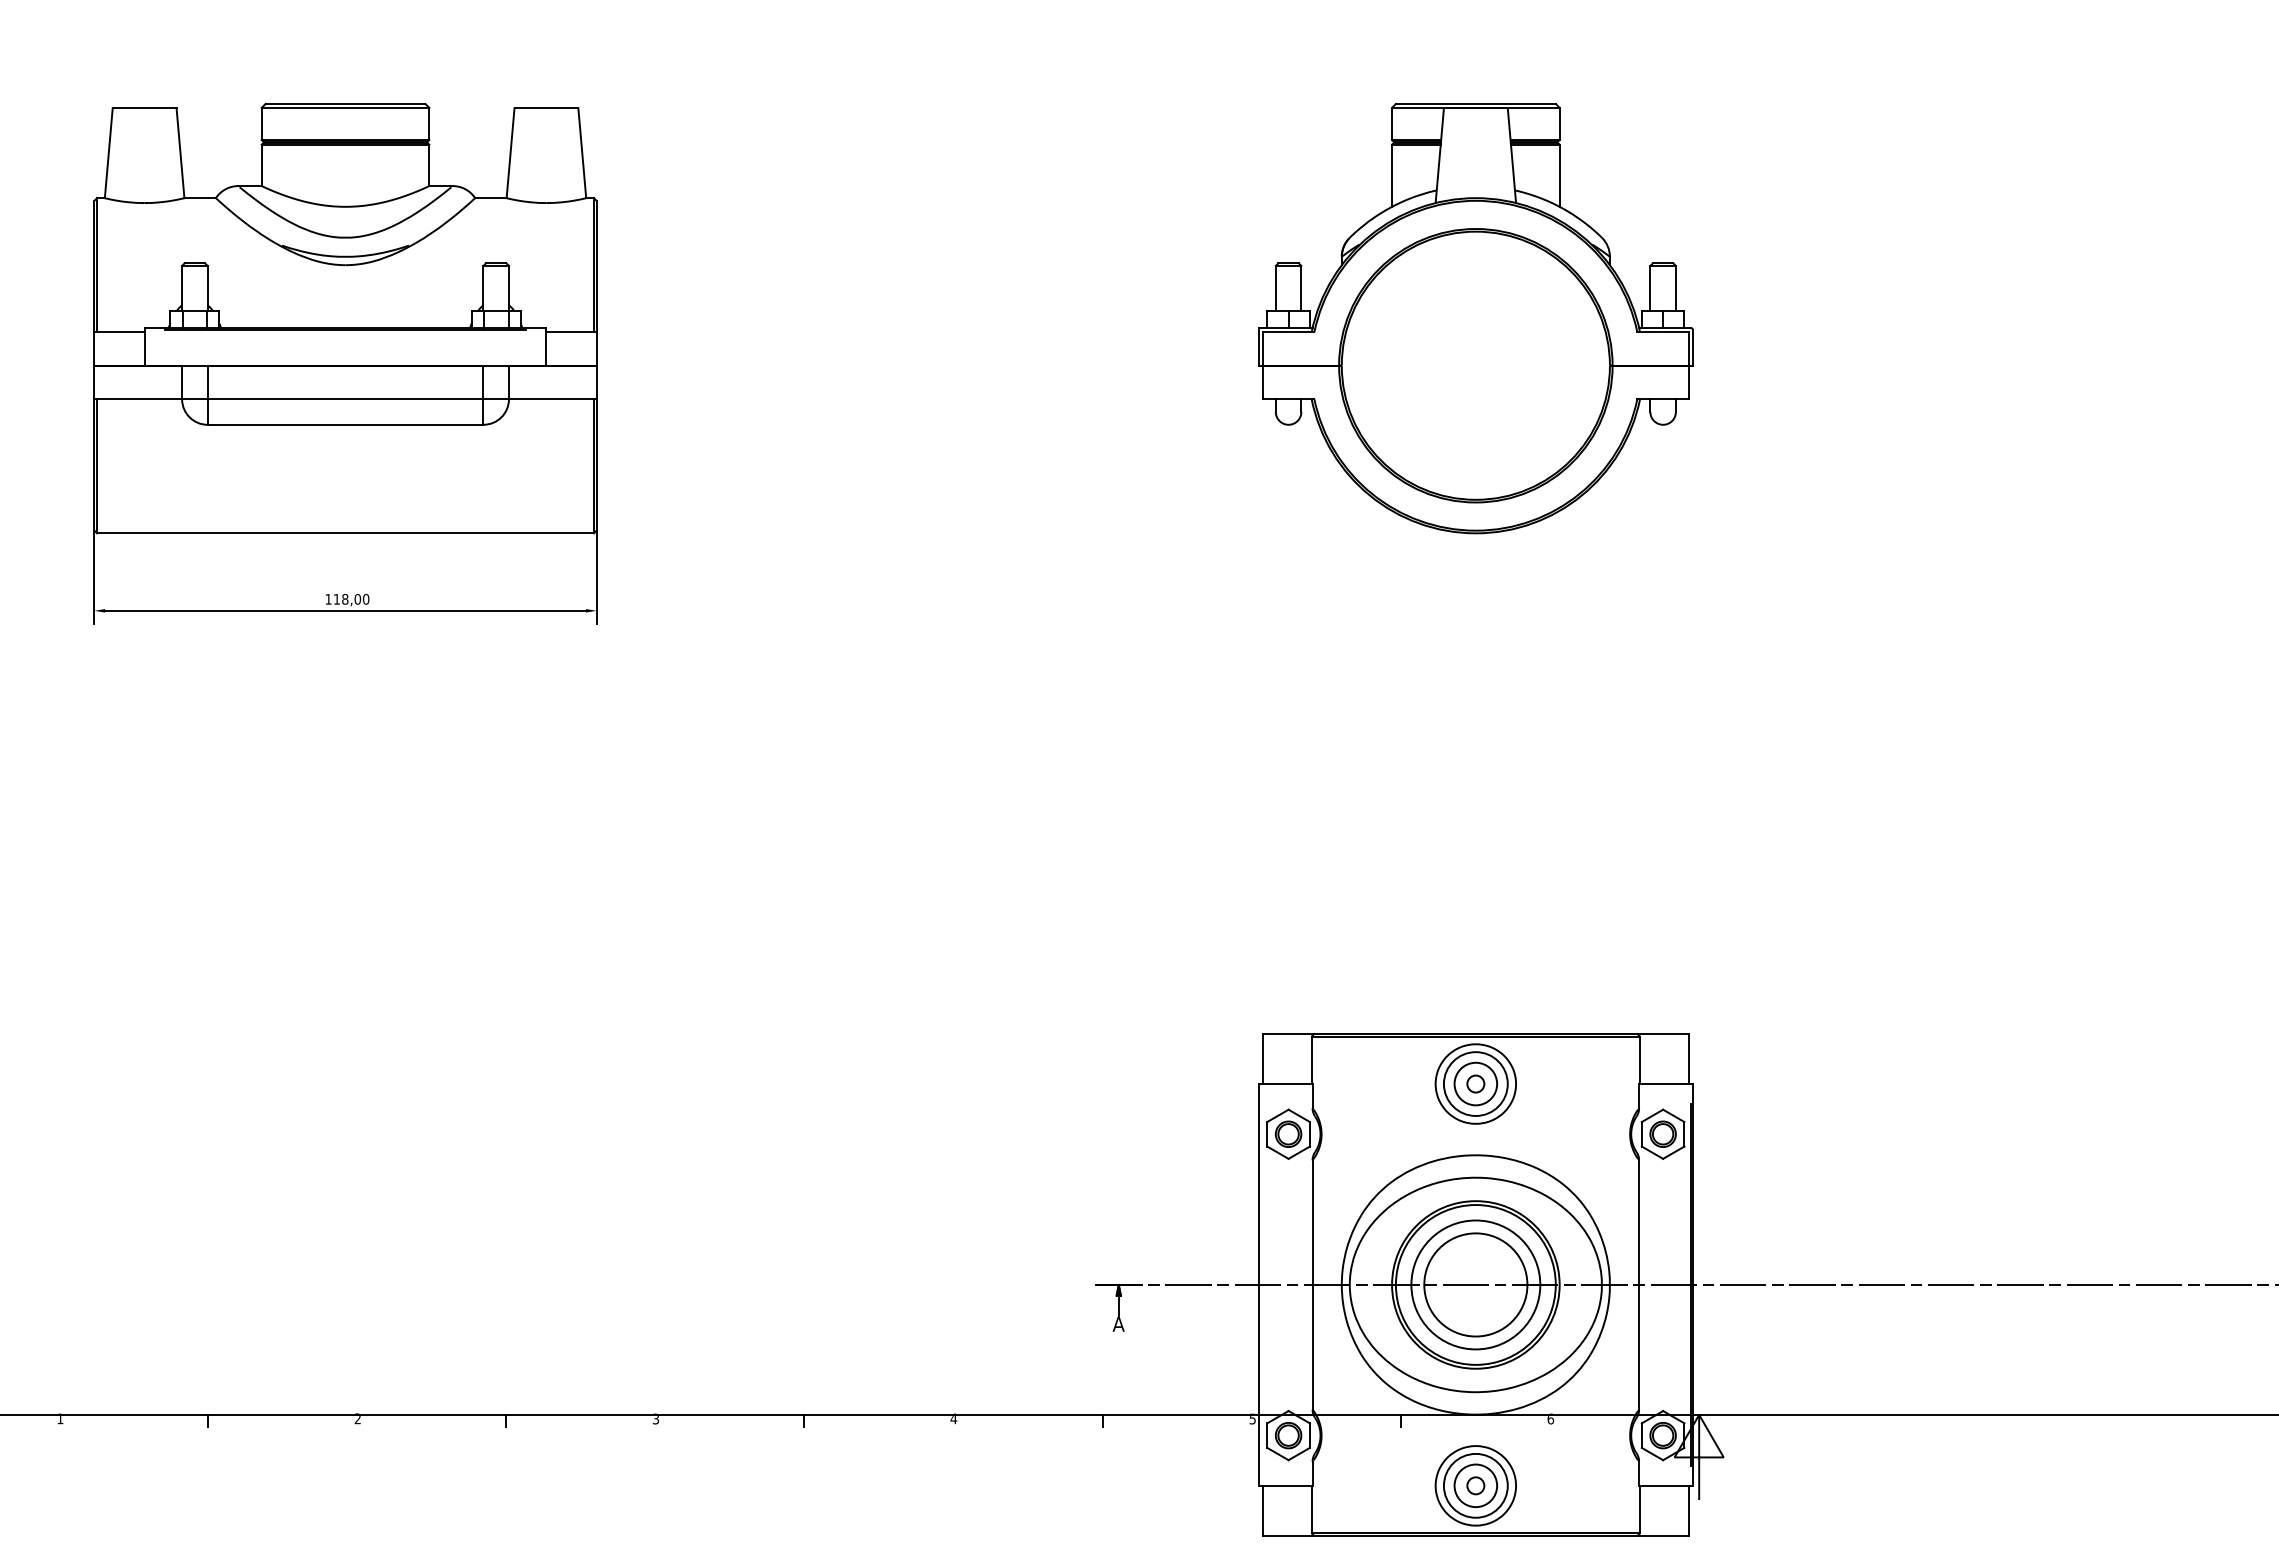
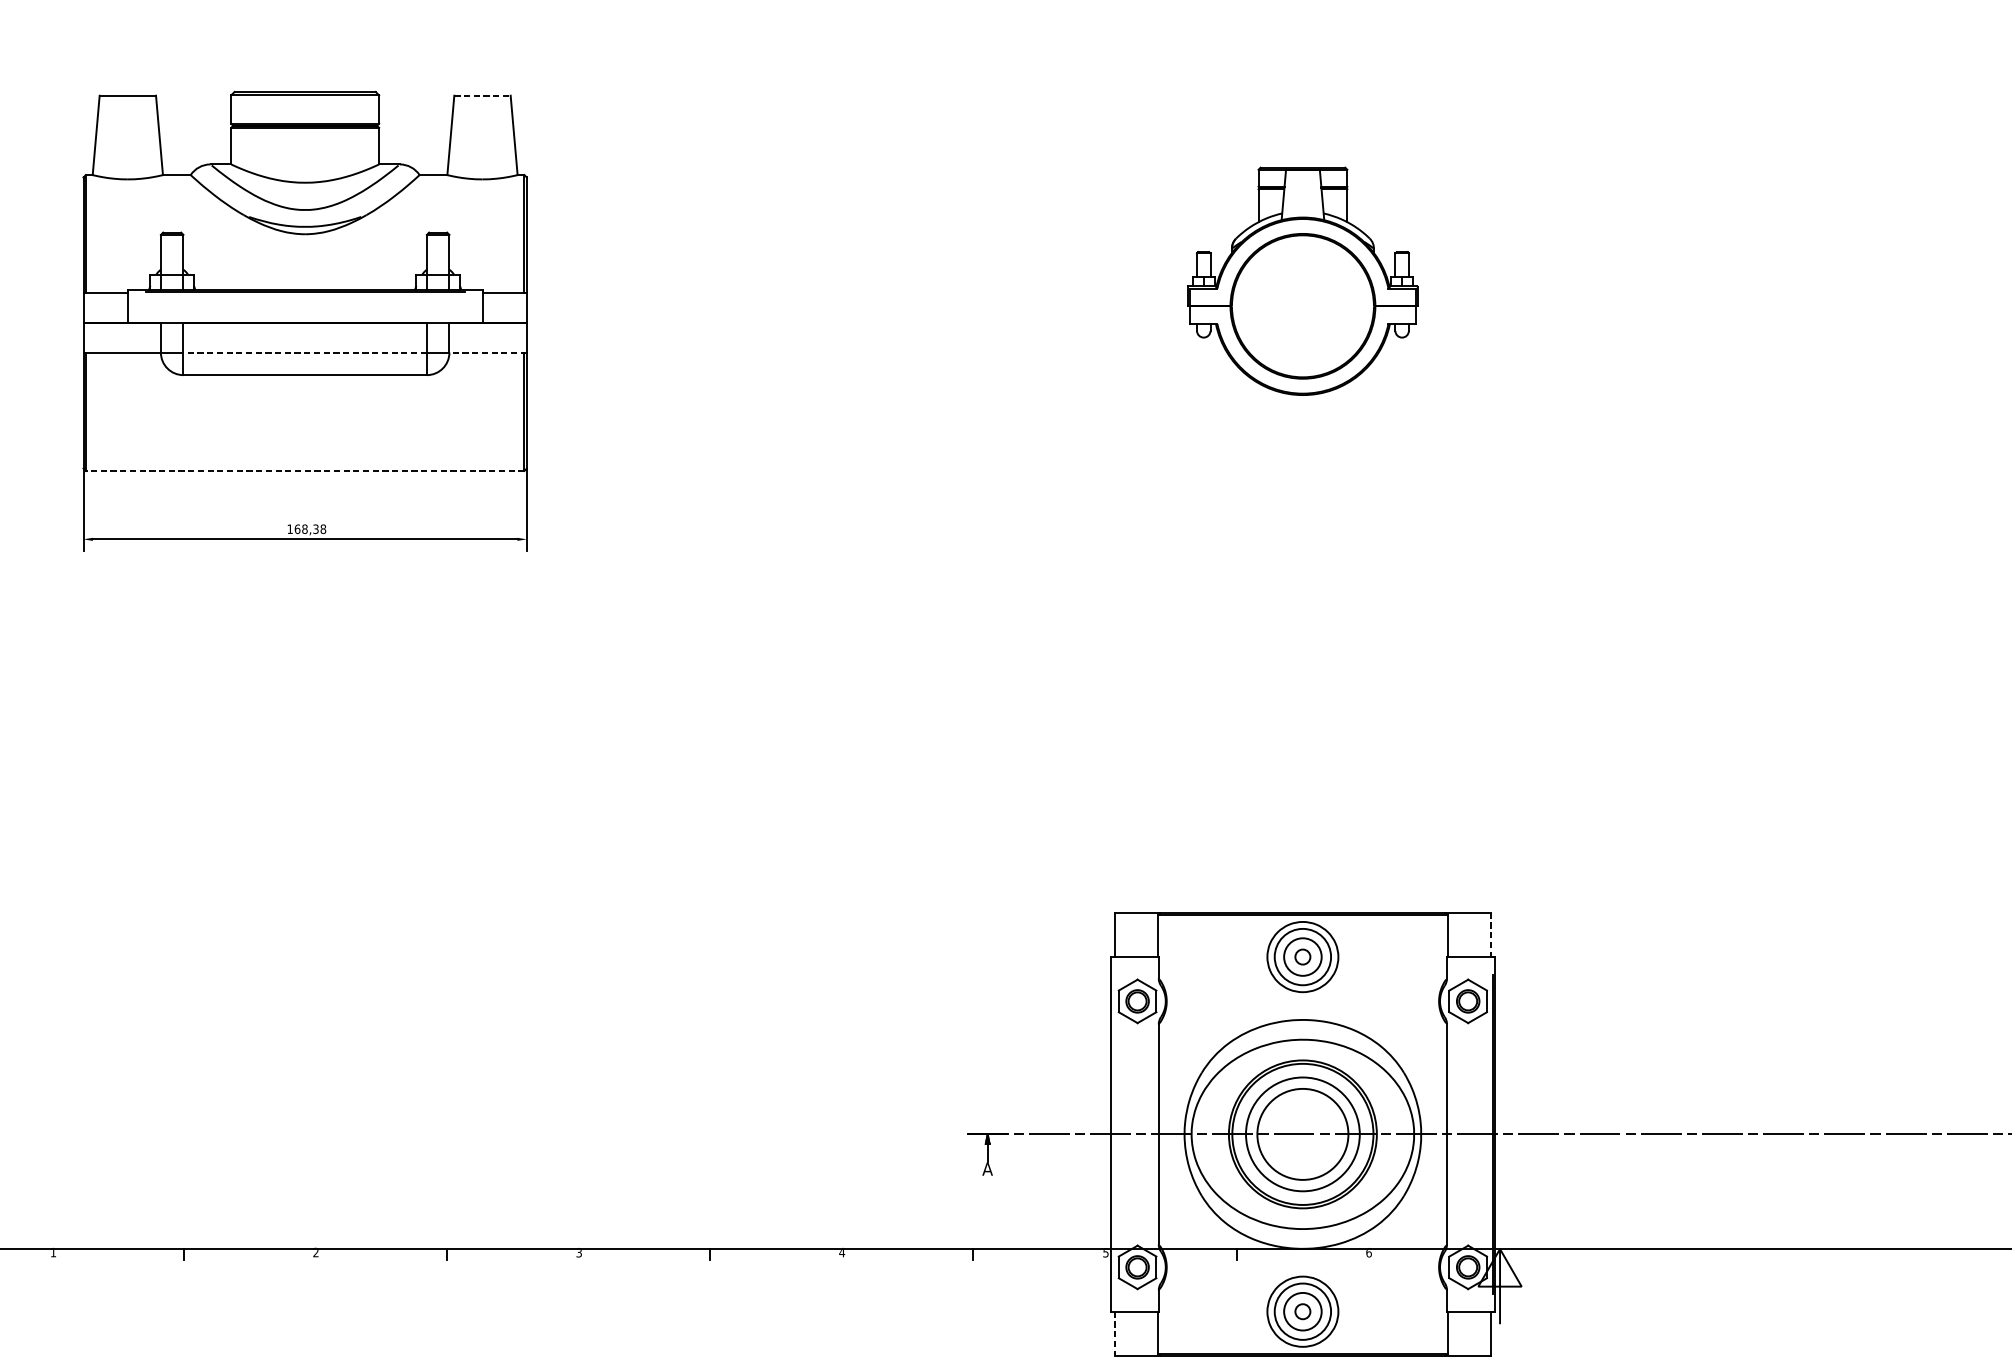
line: (546, 108) -> (482, 95), solid -> dashed
part: (1475, 318) -> (1302, 281), size x0.6
line: (345, 399) -> (305, 352), solid -> dashed
line: (552, 399) -> (487, 352), solid -> dashed
line: (345, 533) -> (305, 471), solid -> dashed
text: (351, 598) -> (310, 528), 118,00 -> 168,38
line: (1688, 1059) -> (1490, 935), solid -> dashed
line: (1263, 1511) -> (1115, 1334), solid -> dashed

